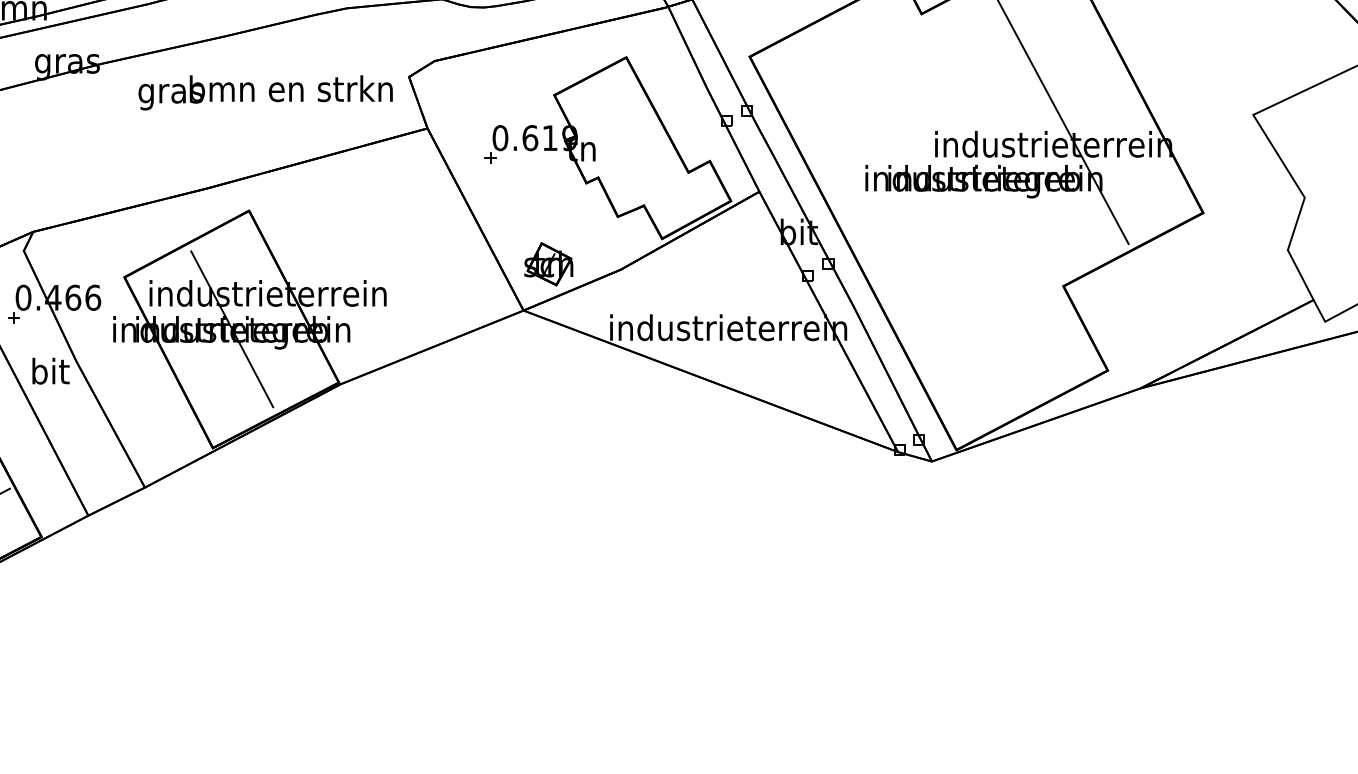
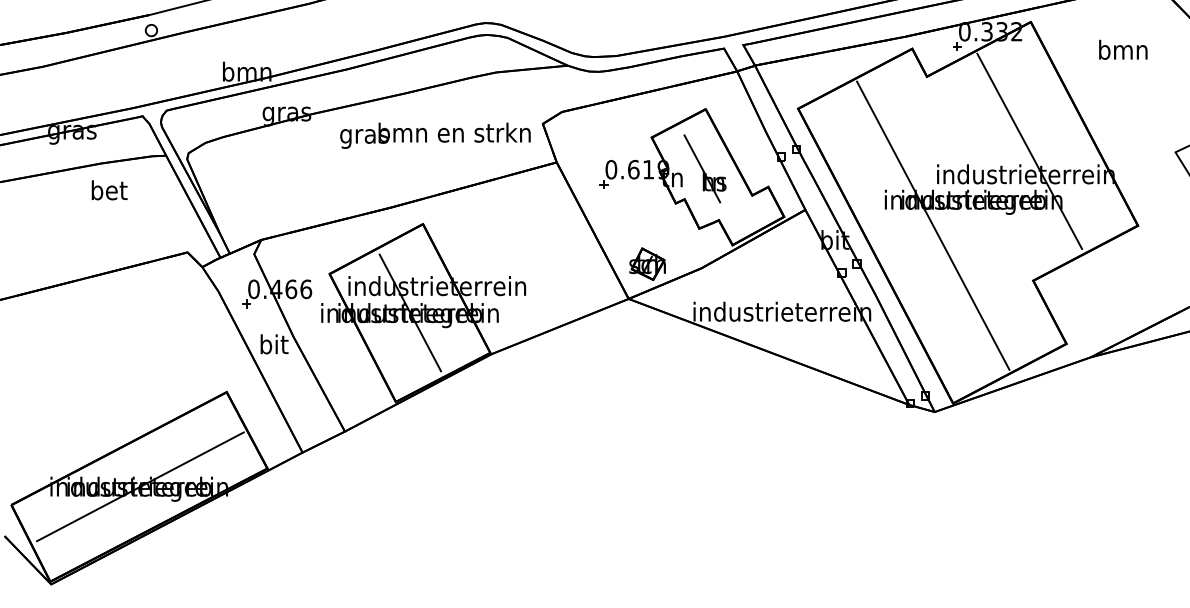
part: (624, 136) -> (704, 168), added
line: (930, 212) -> (933, 225), added

